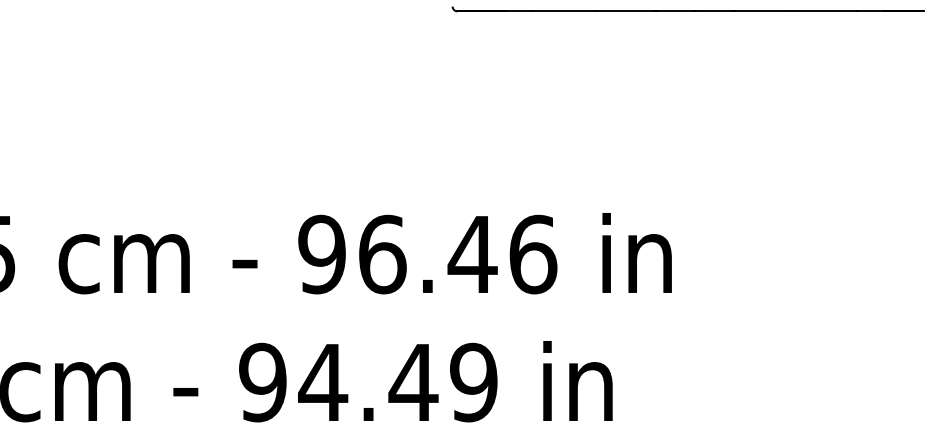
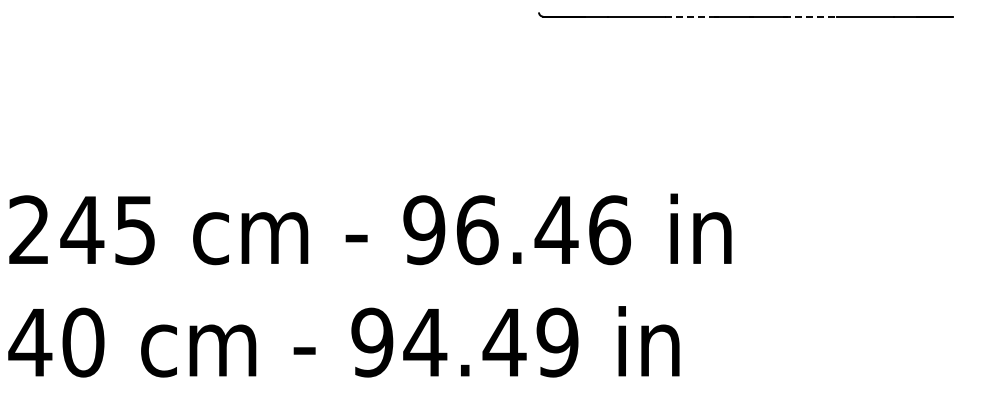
line: (627, 11) -> (692, 16), solid -> dashed
line: (762, 11) -> (811, 16), solid -> dashed

